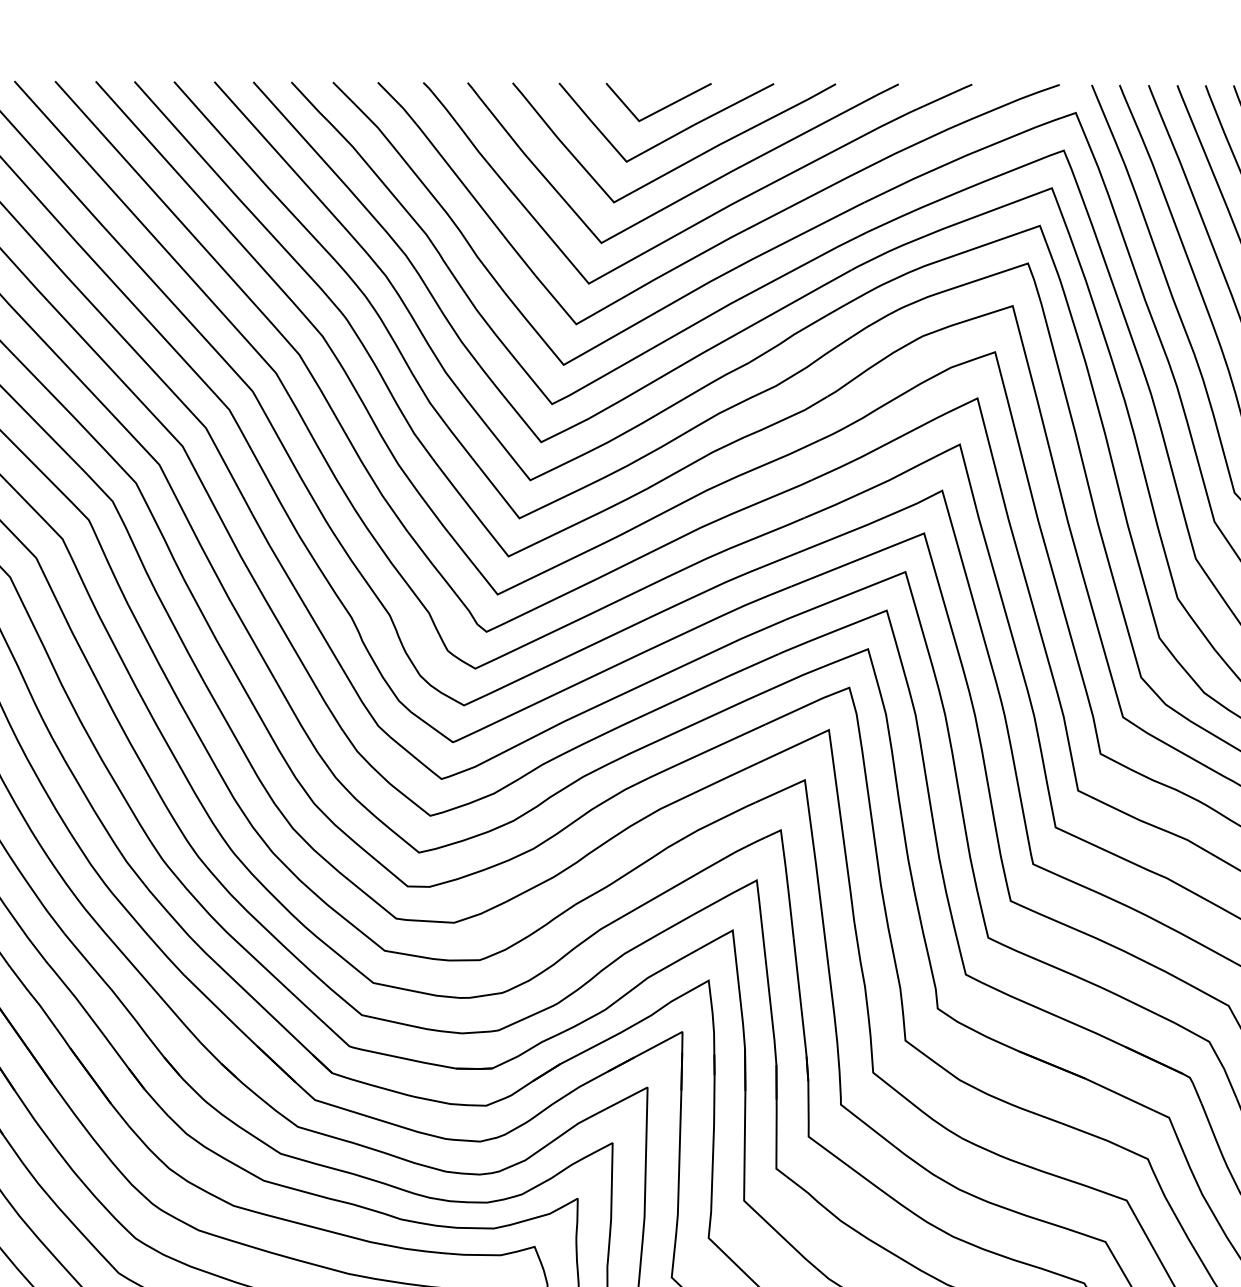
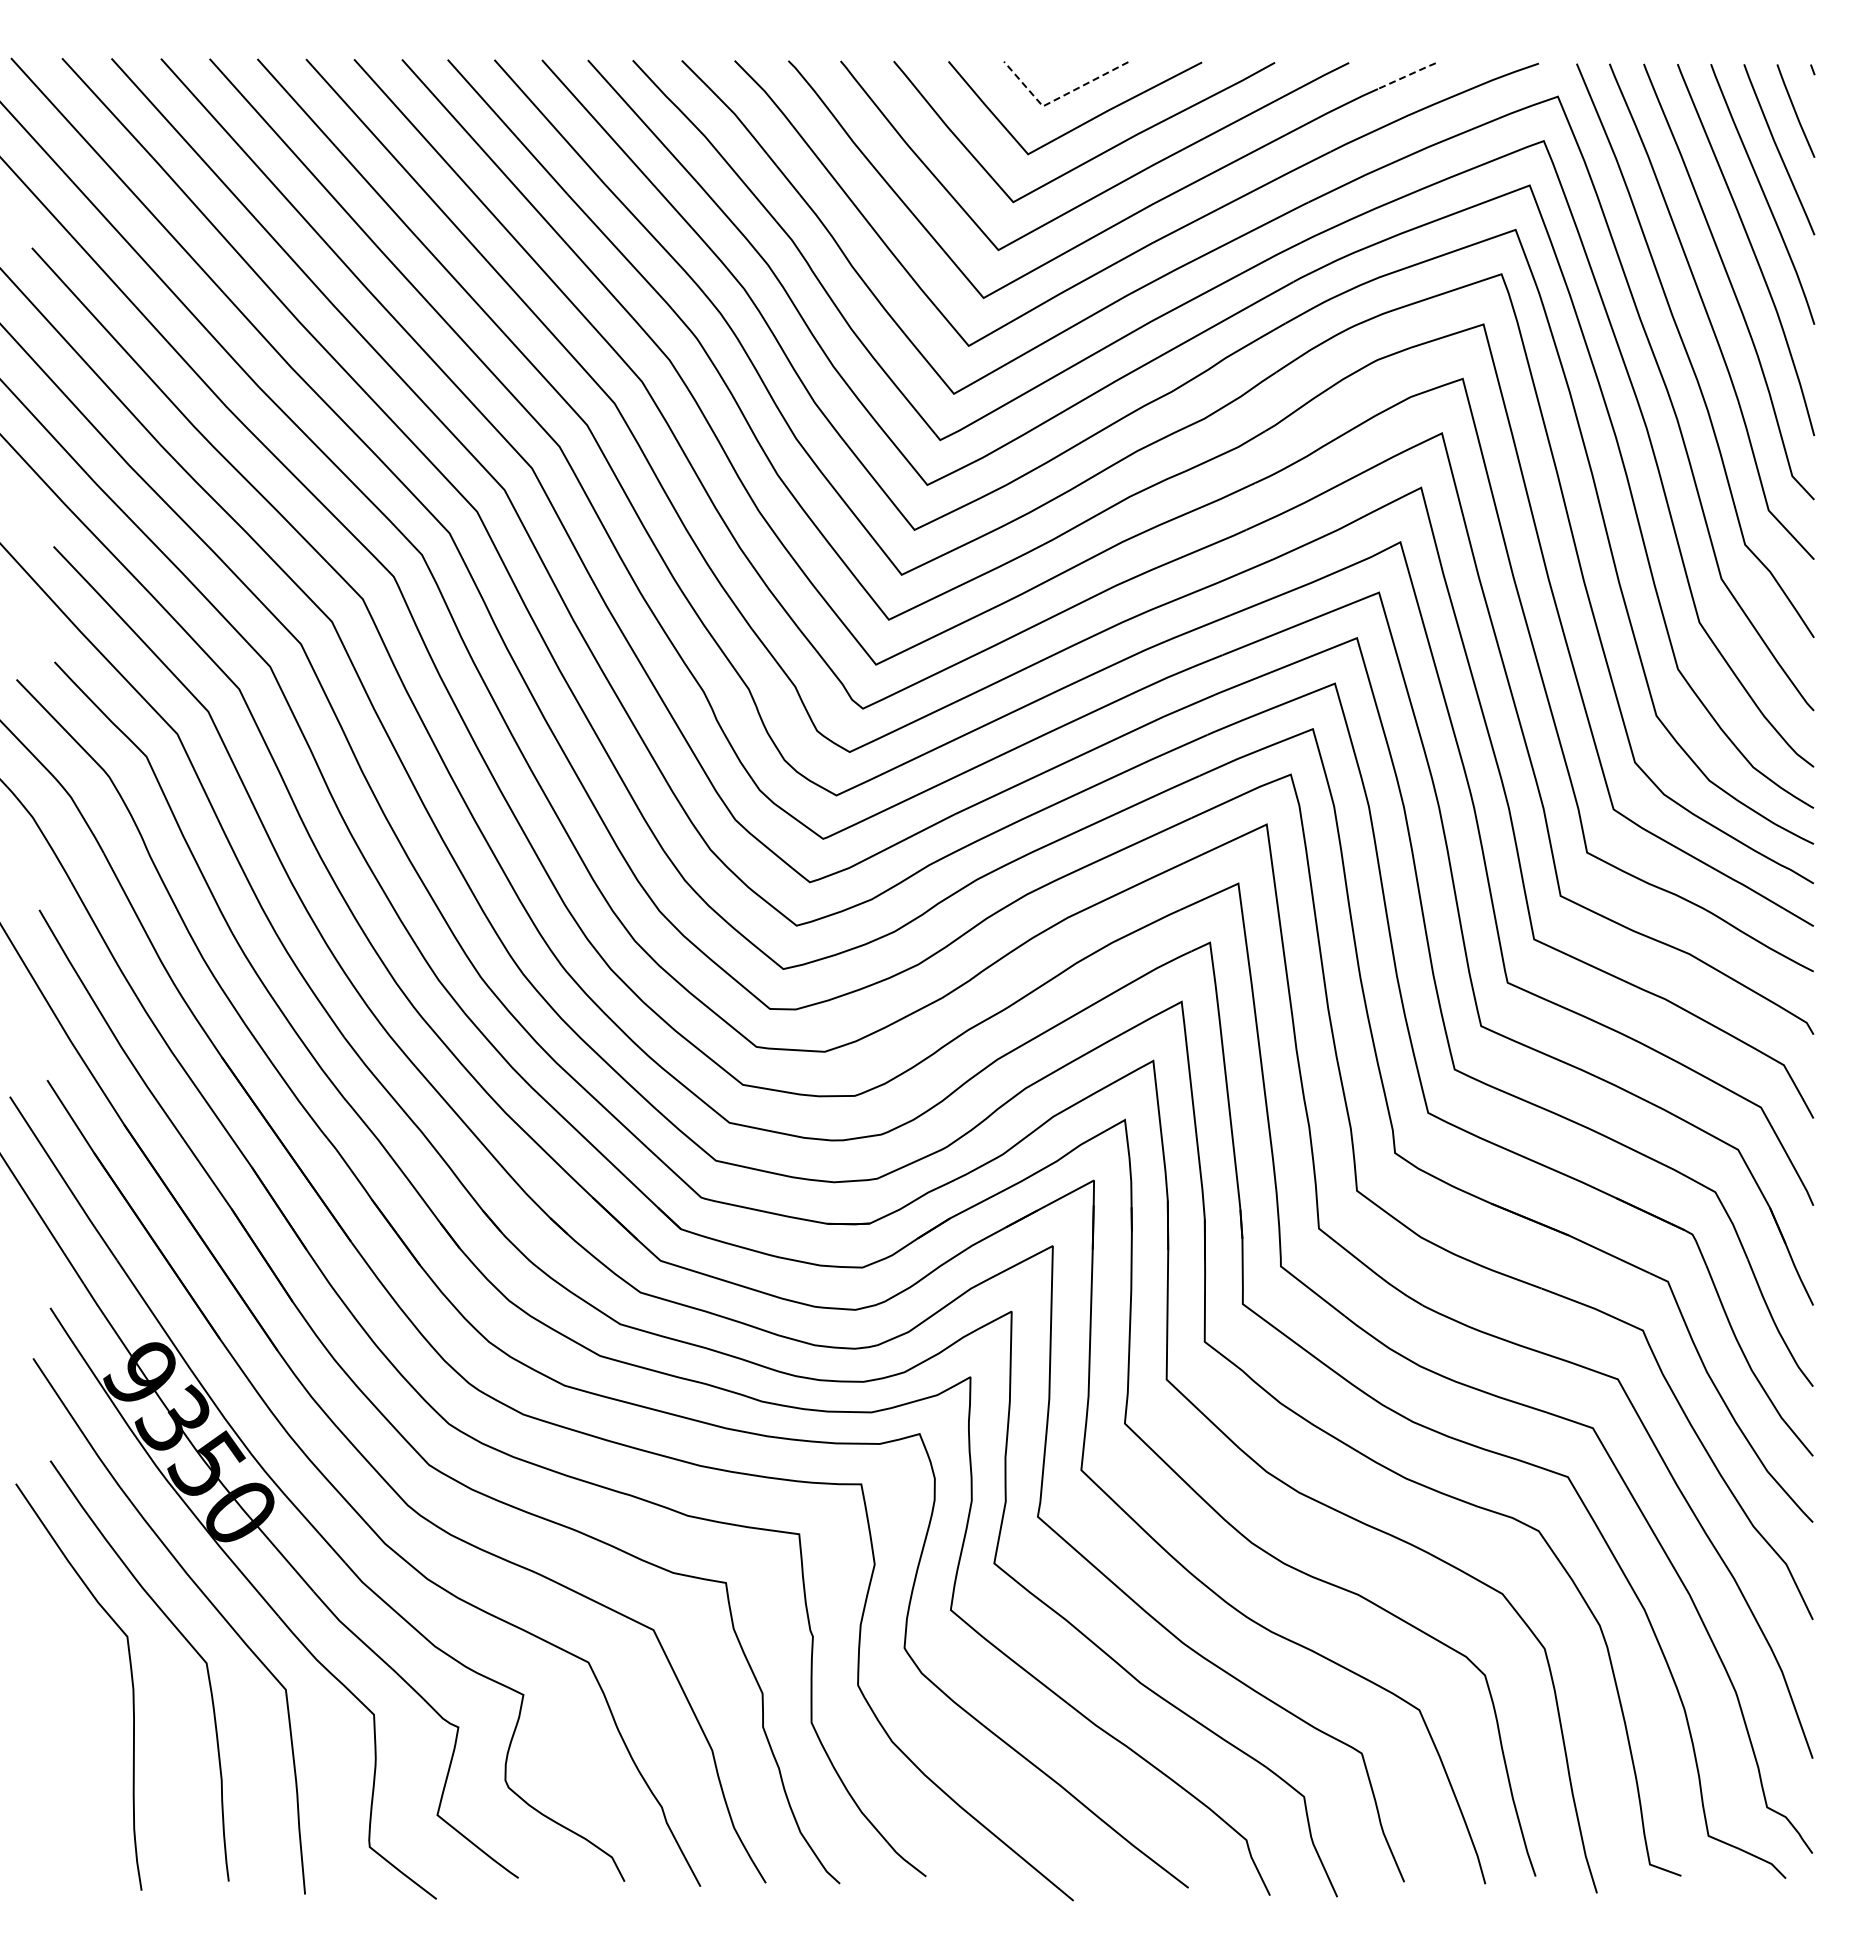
line: (947, 94) -> (1406, 75), solid -> dashed
line: (652, 114) -> (1058, 98), solid -> dashed

